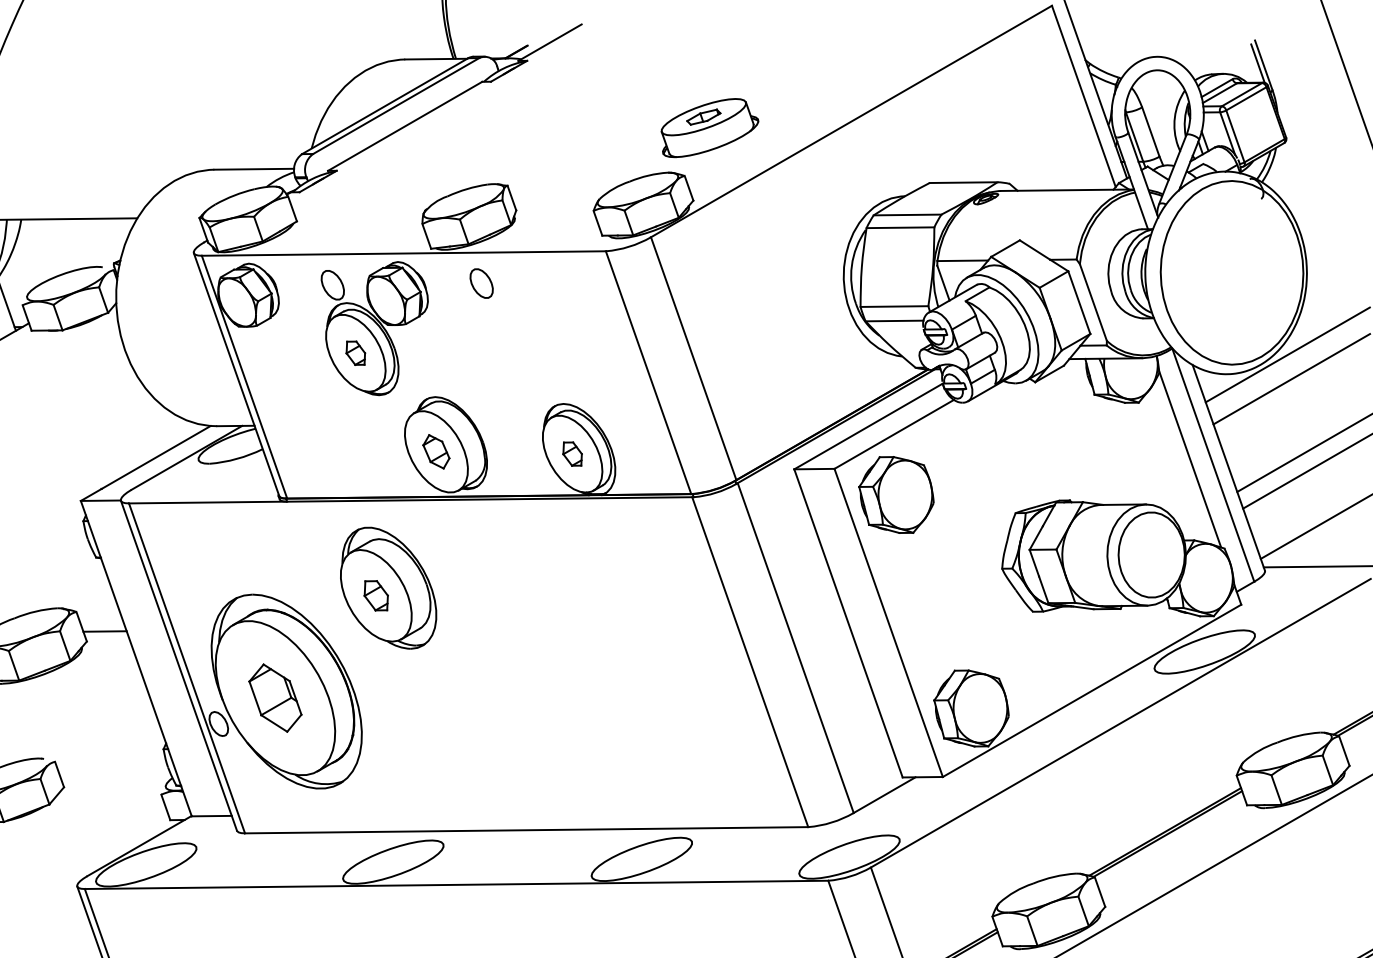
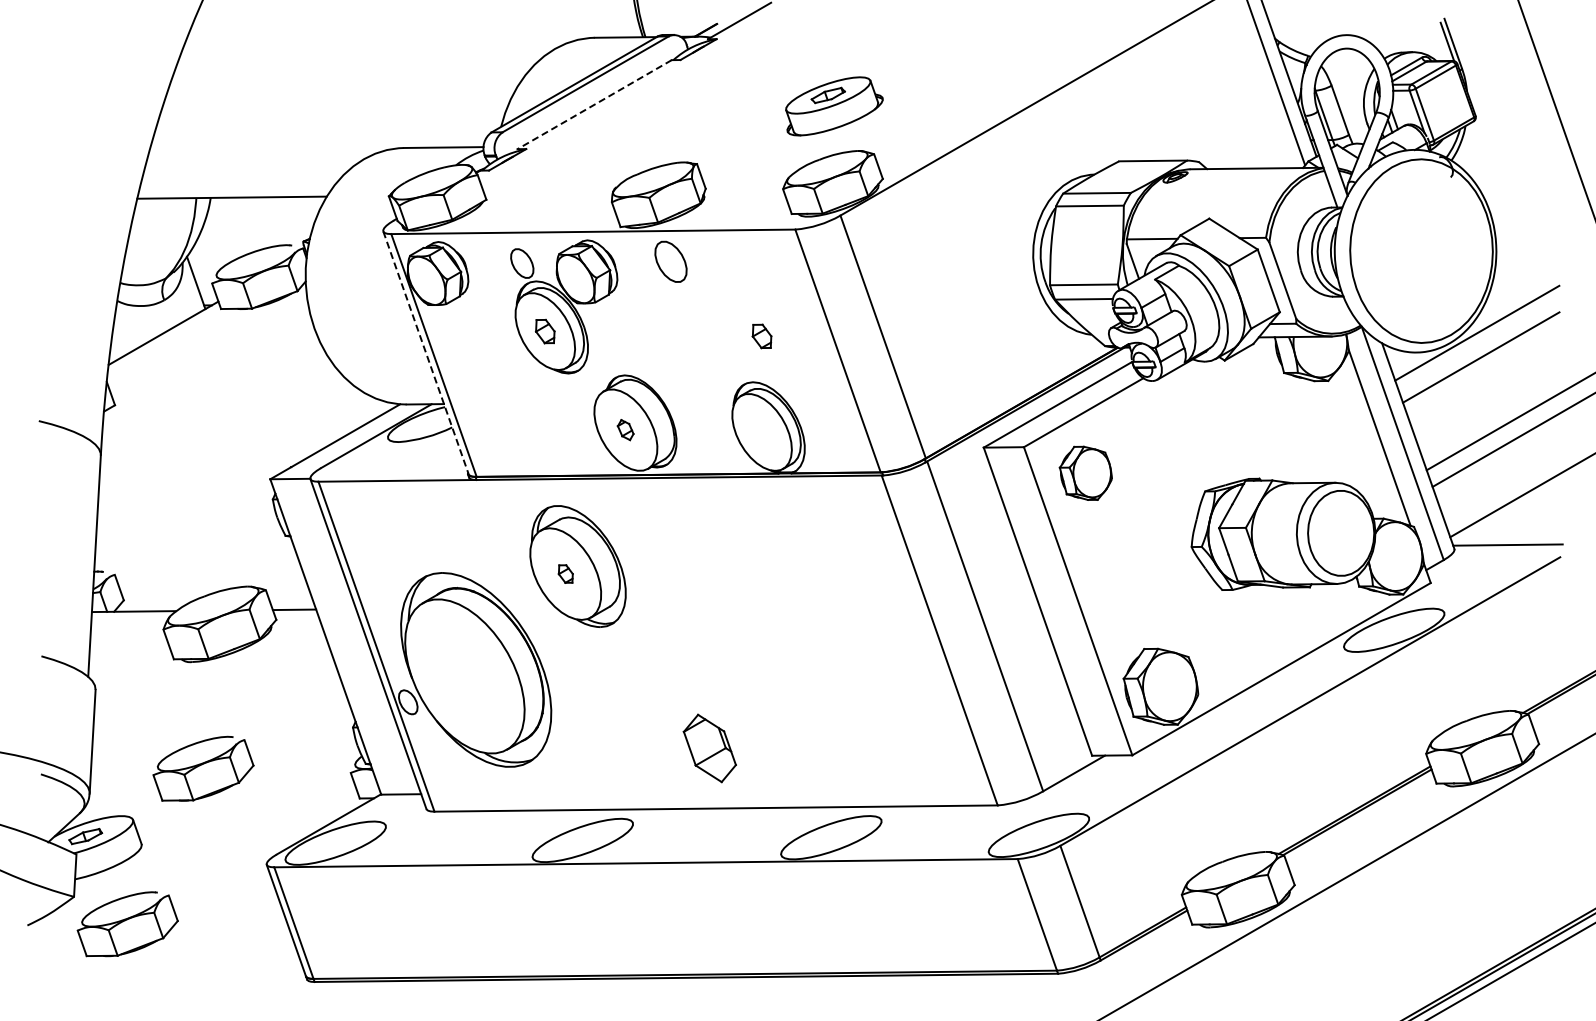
line: (405, 126) -> (594, 104), solid -> dashed
part: (710, 128) -> (834, 106), moved
part: (482, 283) -> (671, 261), size x1.4
line: (237, 374) -> (426, 352), solid -> dashed
part: (436, 451) -> (625, 429), size x0.6
part: (572, 454) -> (761, 336), moved
part: (896, 495) -> (1085, 473), size x0.7
part: (376, 595) -> (565, 573), size x0.6
part: (275, 698) -> (709, 748), moved

